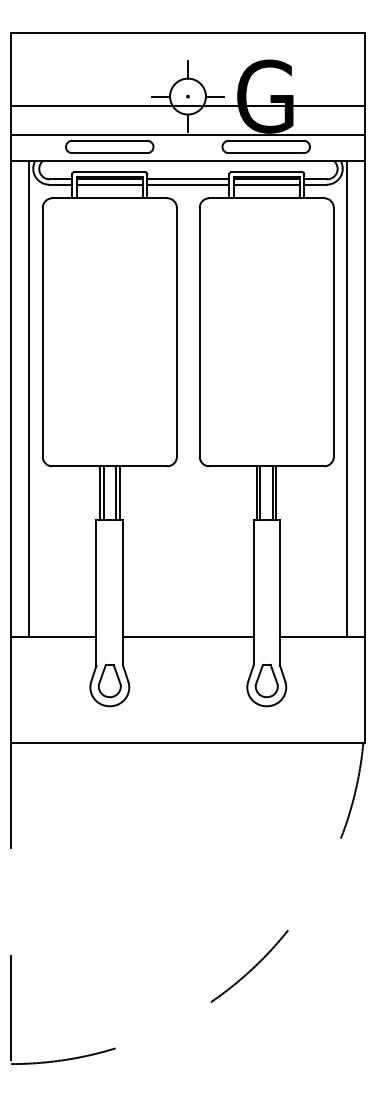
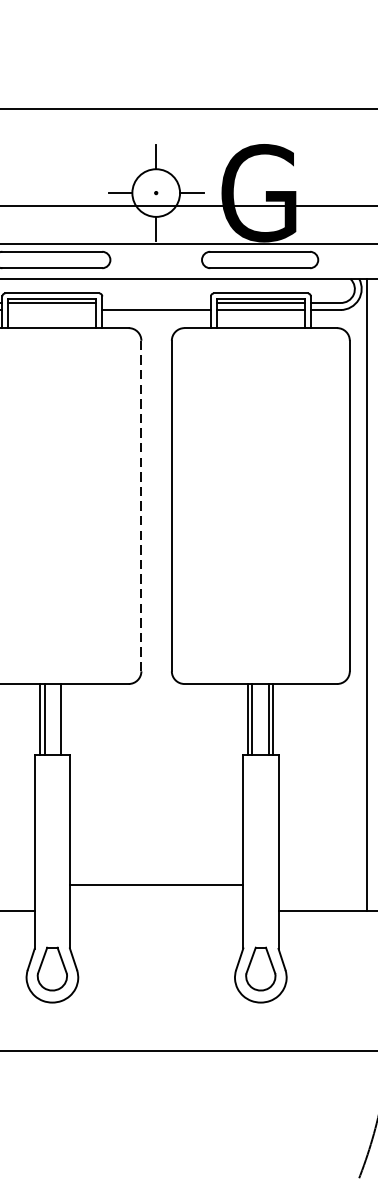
line: (188, 179) -> (156, 303), removed
line: (109, 184) -> (51, 309), removed
line: (176, 332) -> (140, 506), solid -> dashed
line: (119, 492) -> (65, 718), removed
line: (187, 636) -> (155, 884), moved

